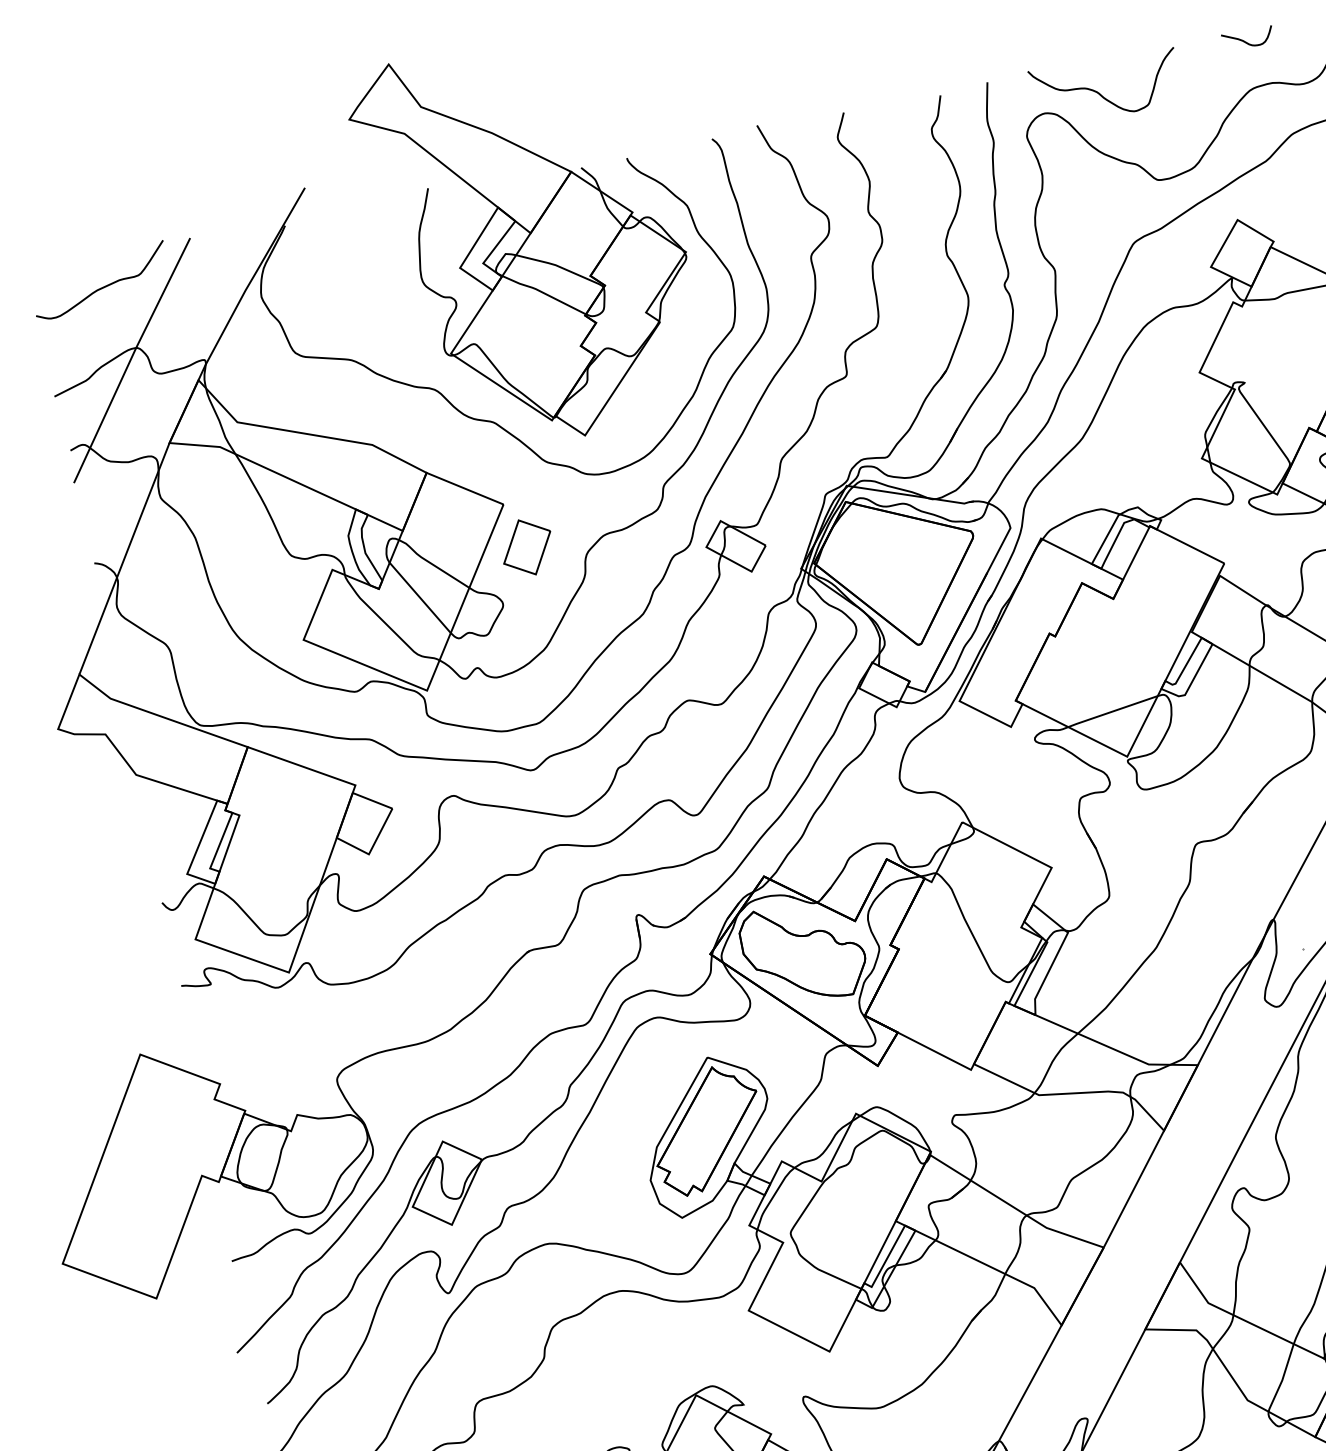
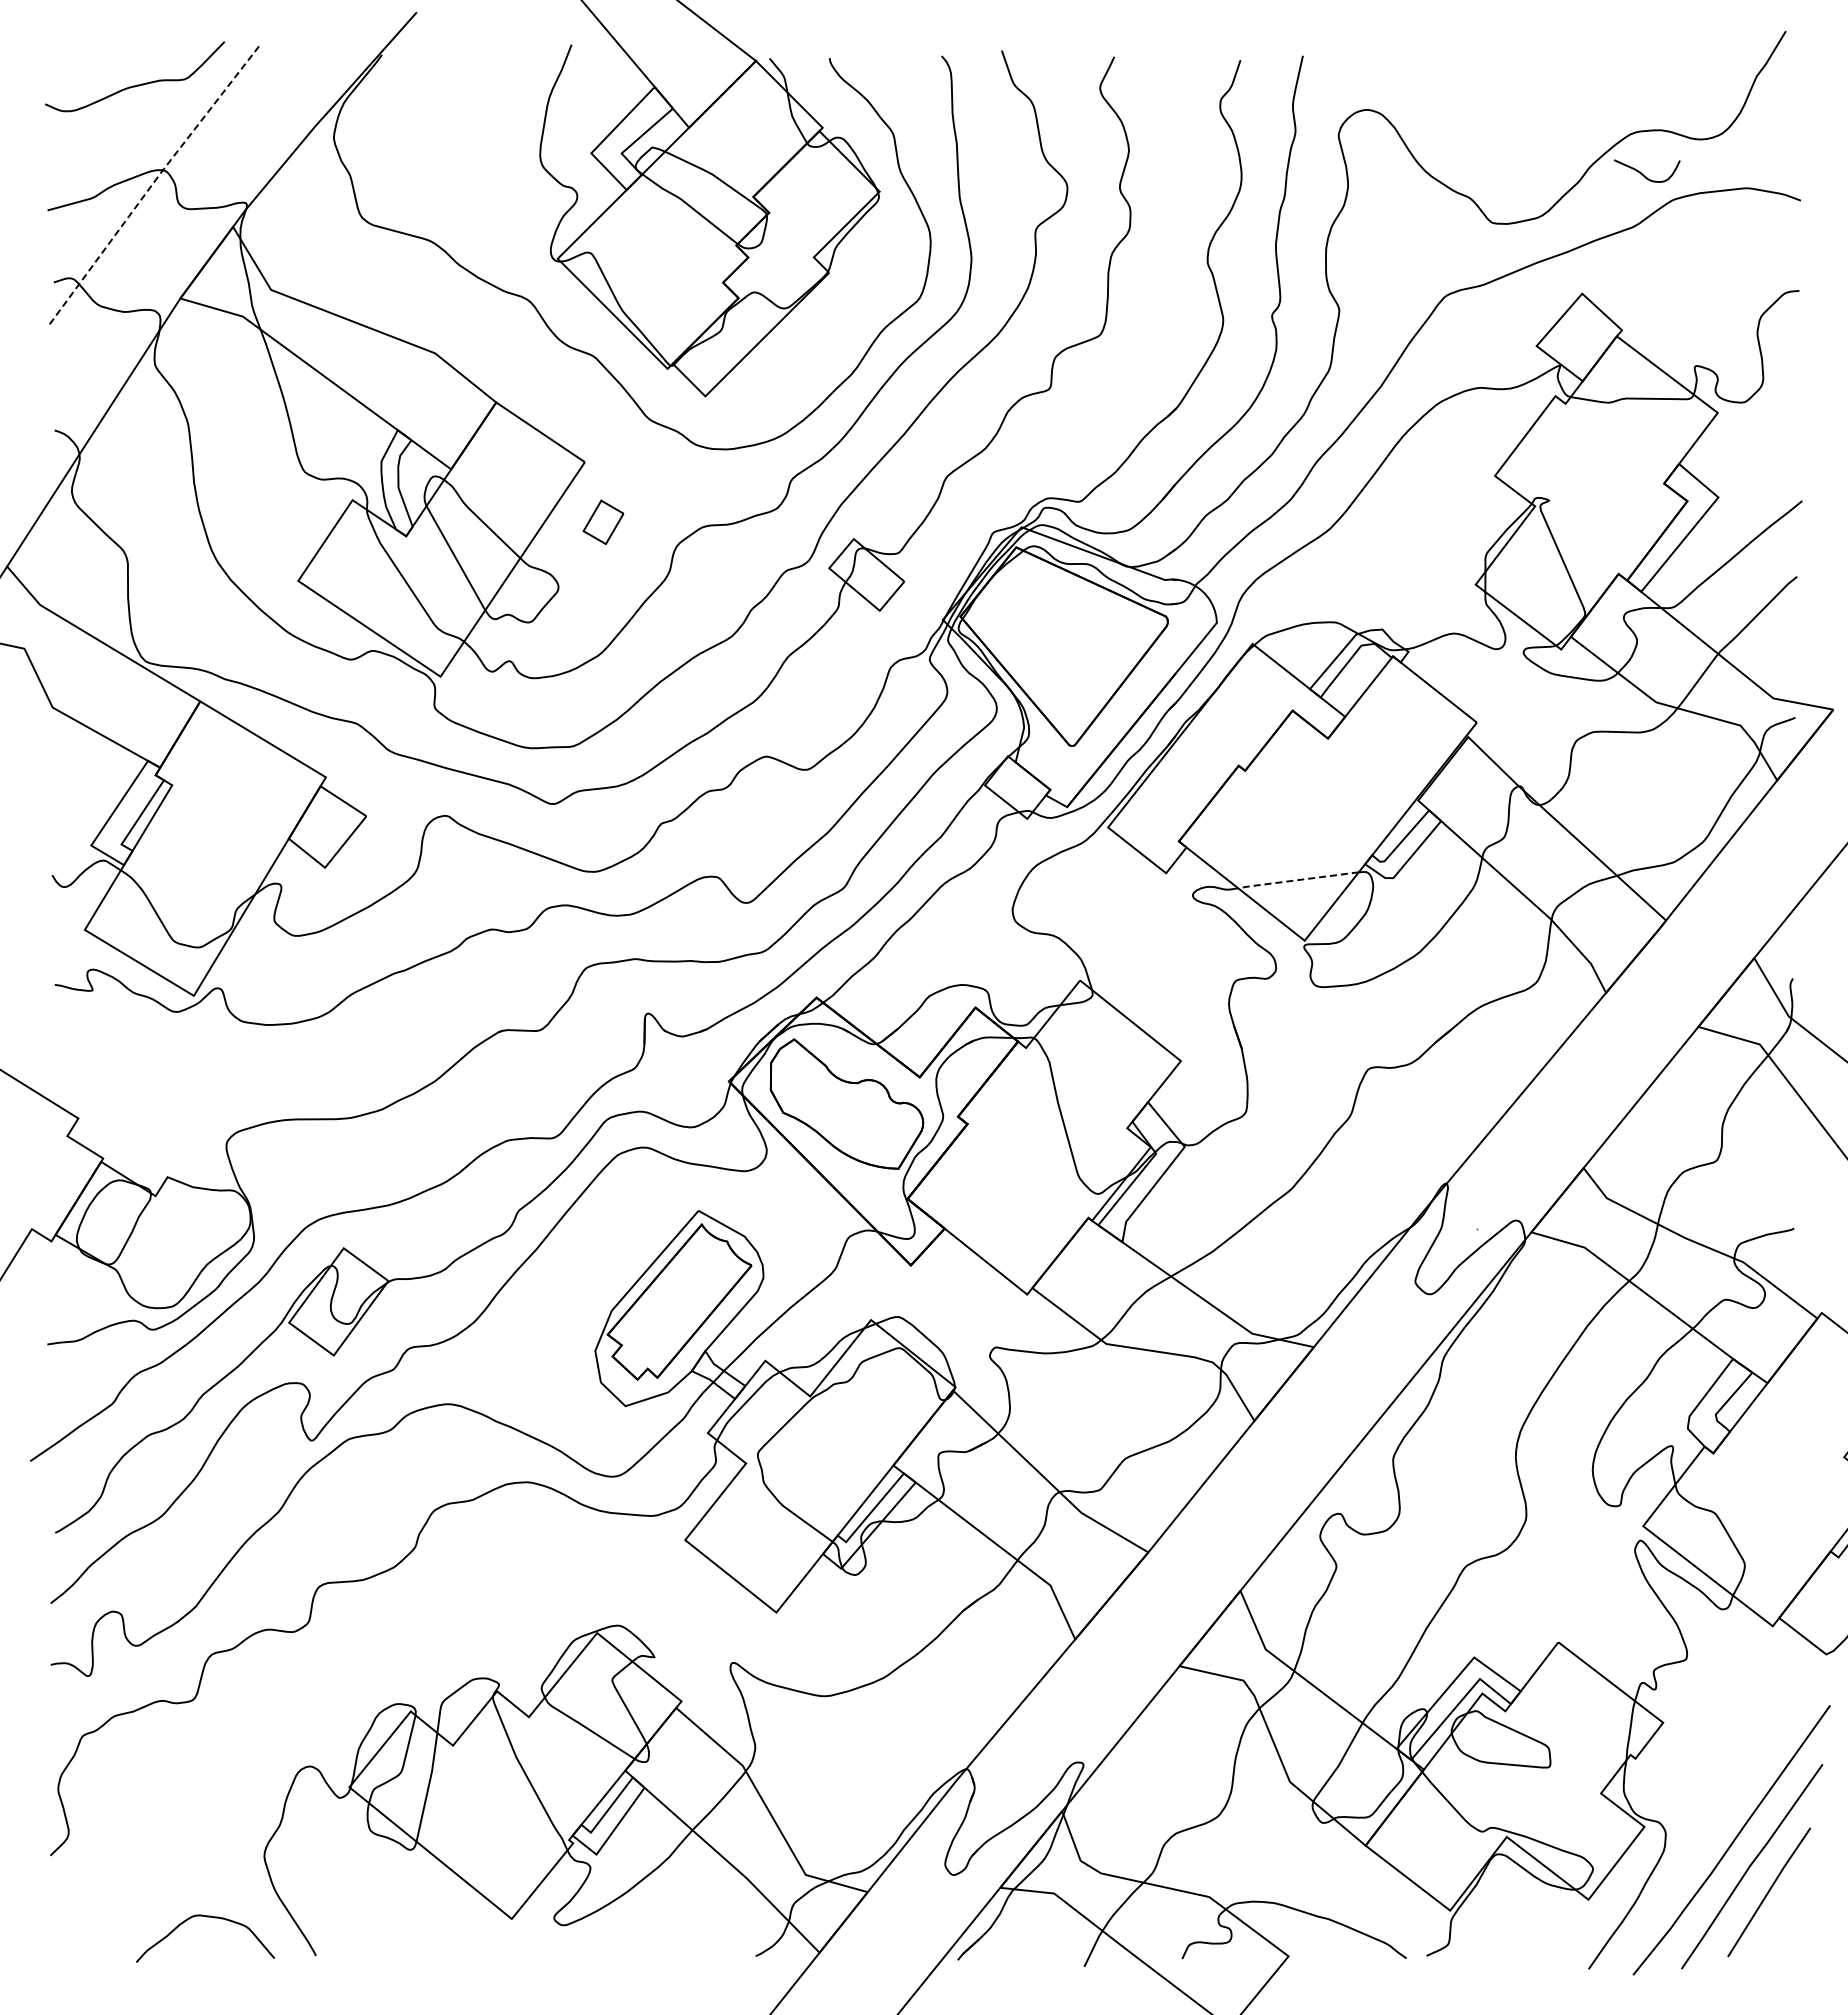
curve: (1247, 42) -> (1645, 175), moved
curve: (1100, 93) -> (1442, 99), removed
line: (131, 359) -> (153, 183), solid -> dashed
part: (527, 547) -> (603, 522), size x0.6
line: (1112, 711) -> (1297, 880), solid -> dashed

